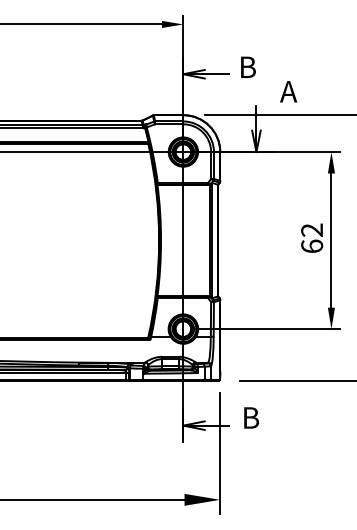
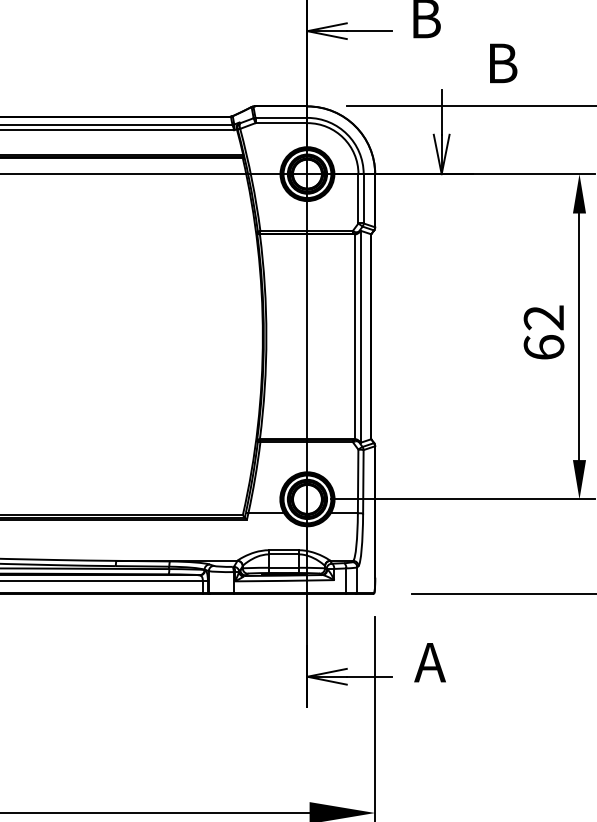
text: (288, 91) -> (500, 62), A -> B
text: (250, 417) -> (430, 661), B -> A

